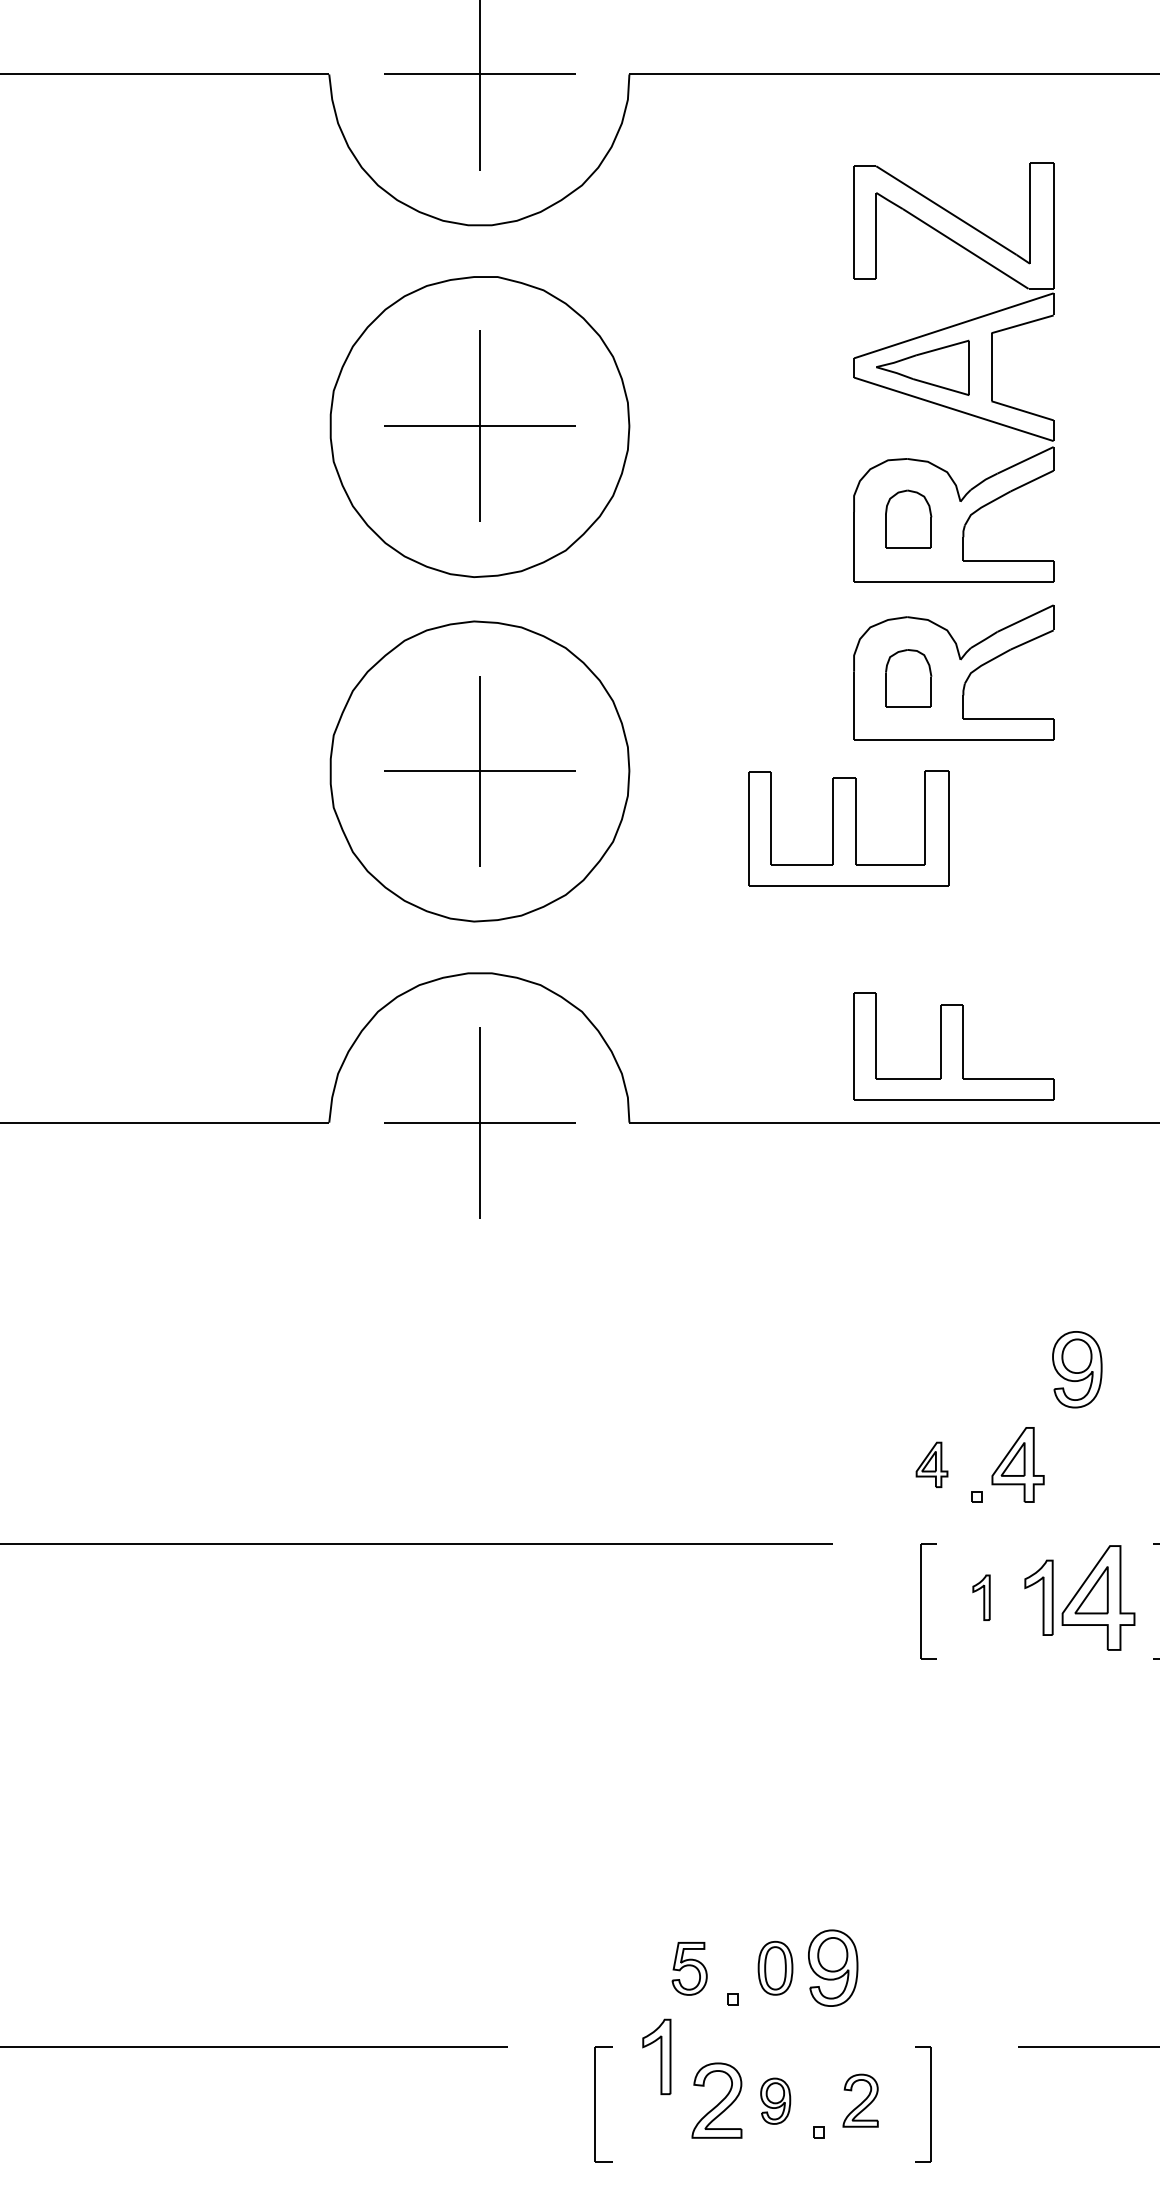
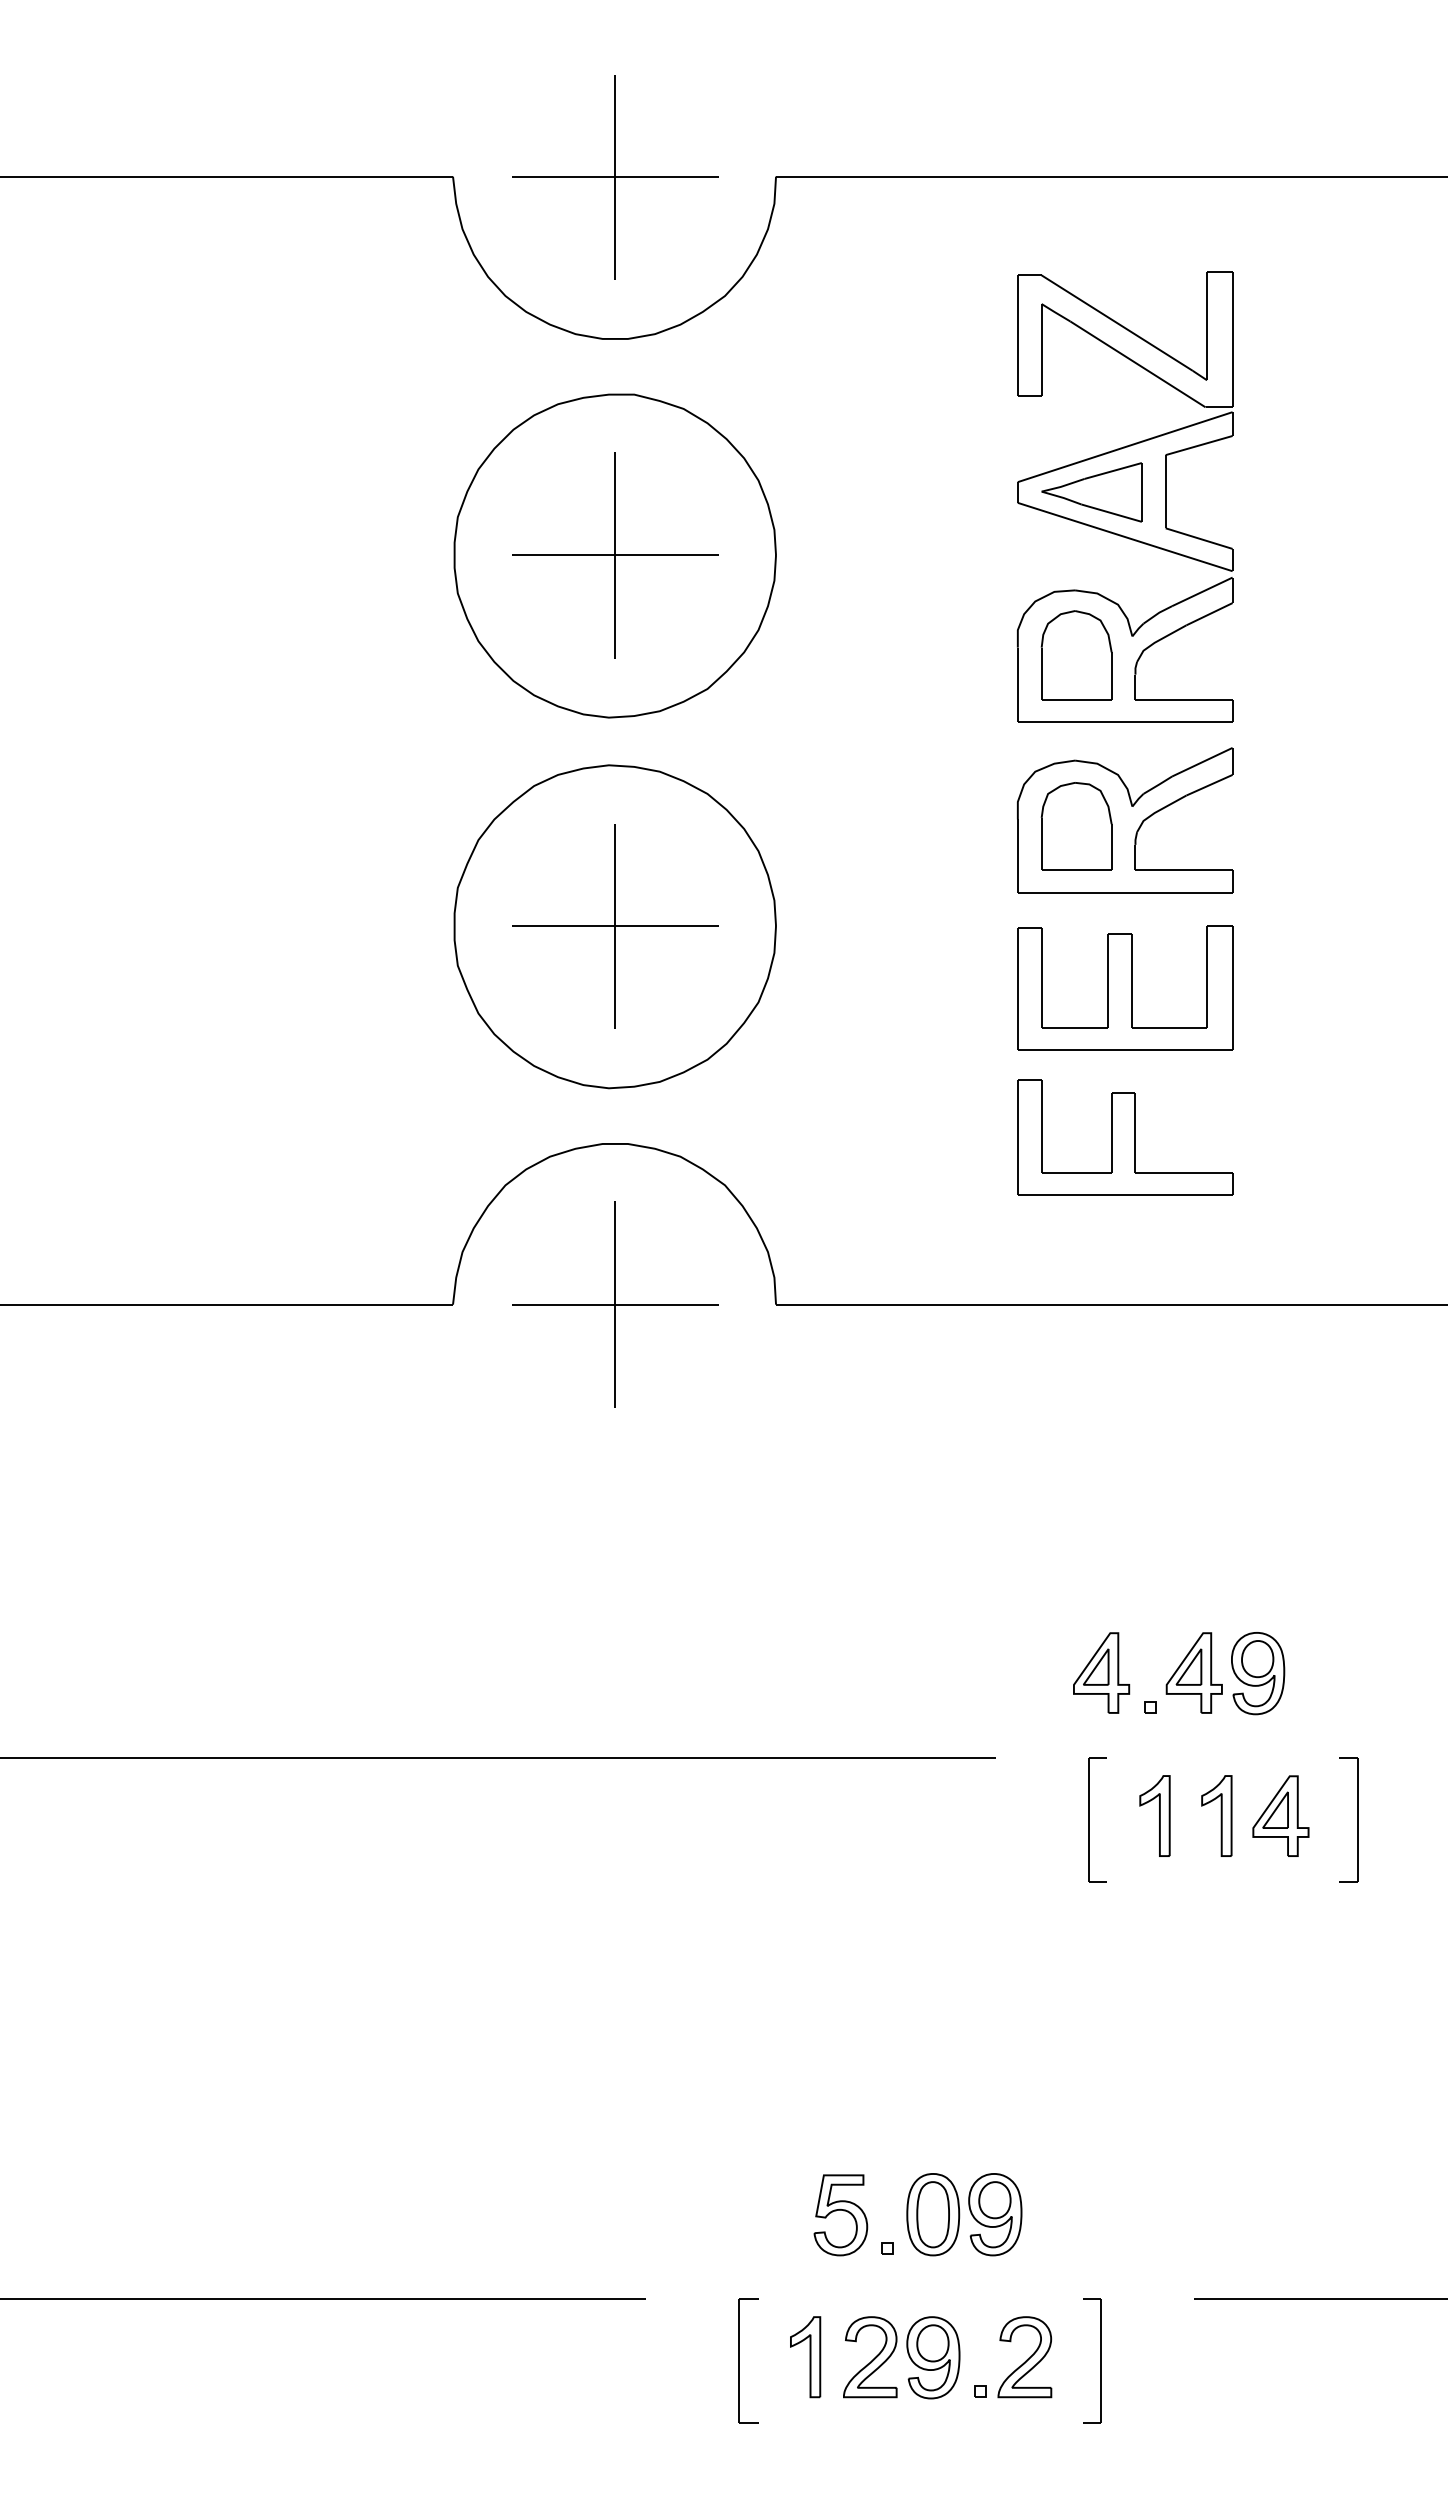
part: (908, 519) -> (1076, 655), size x1.43
part: (908, 678) -> (1076, 826), size x1.43
part: (849, 827) -> (1125, 987), moved
part: (954, 1046) -> (1125, 1137), moved
part: (1077, 1369) -> (1258, 1673), moved
part: (931, 1464) -> (1101, 1672), size x1.67
part: (981, 1597) -> (1154, 1815), size x1.67
part: (1098, 1597) -> (1280, 1815), size x0.71
part: (689, 1968) -> (840, 2215), size x1.43
part: (775, 1968) -> (933, 2214), size x1.43
part: (656, 2057) -> (805, 2357), moved
part: (775, 2100) -> (933, 2357), size x1.67
part: (860, 2100) -> (1024, 2357), size x1.43

